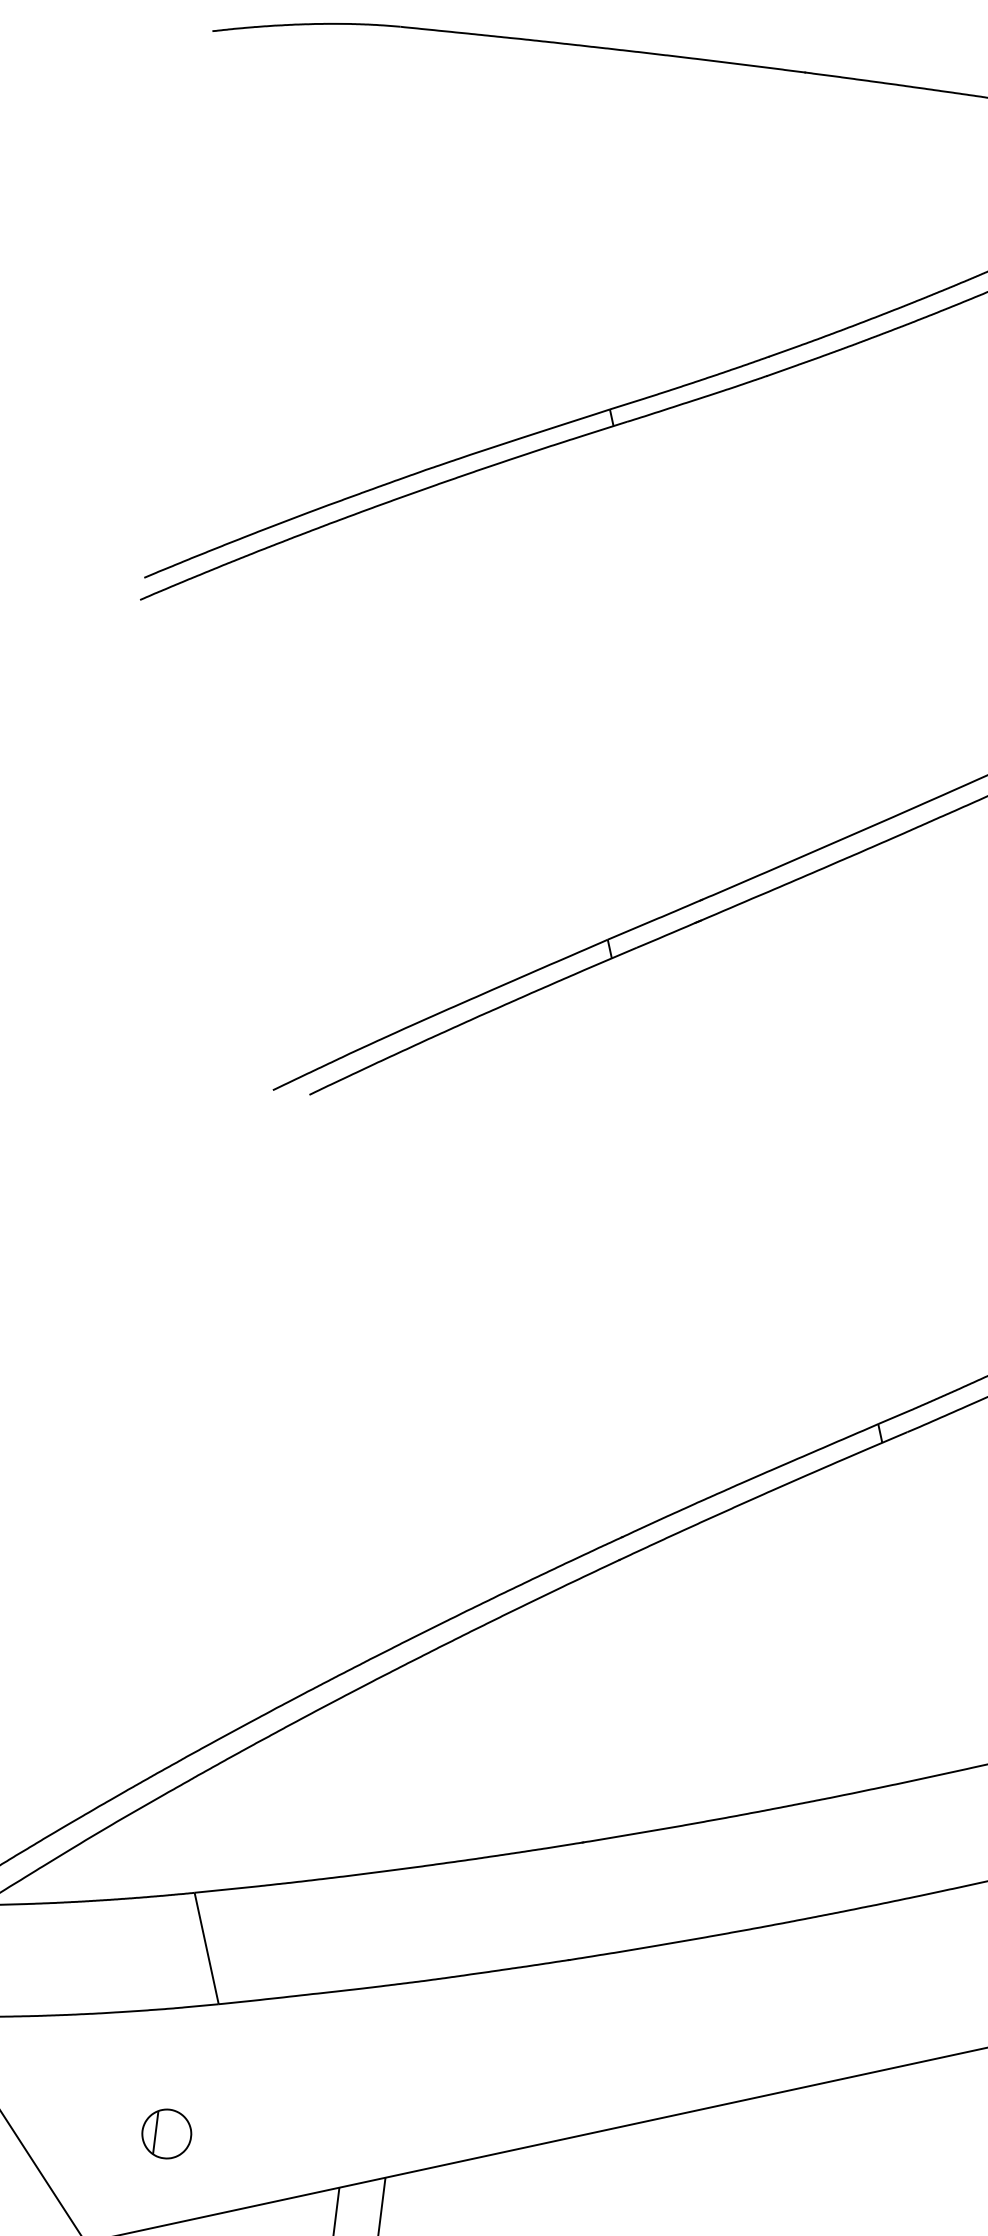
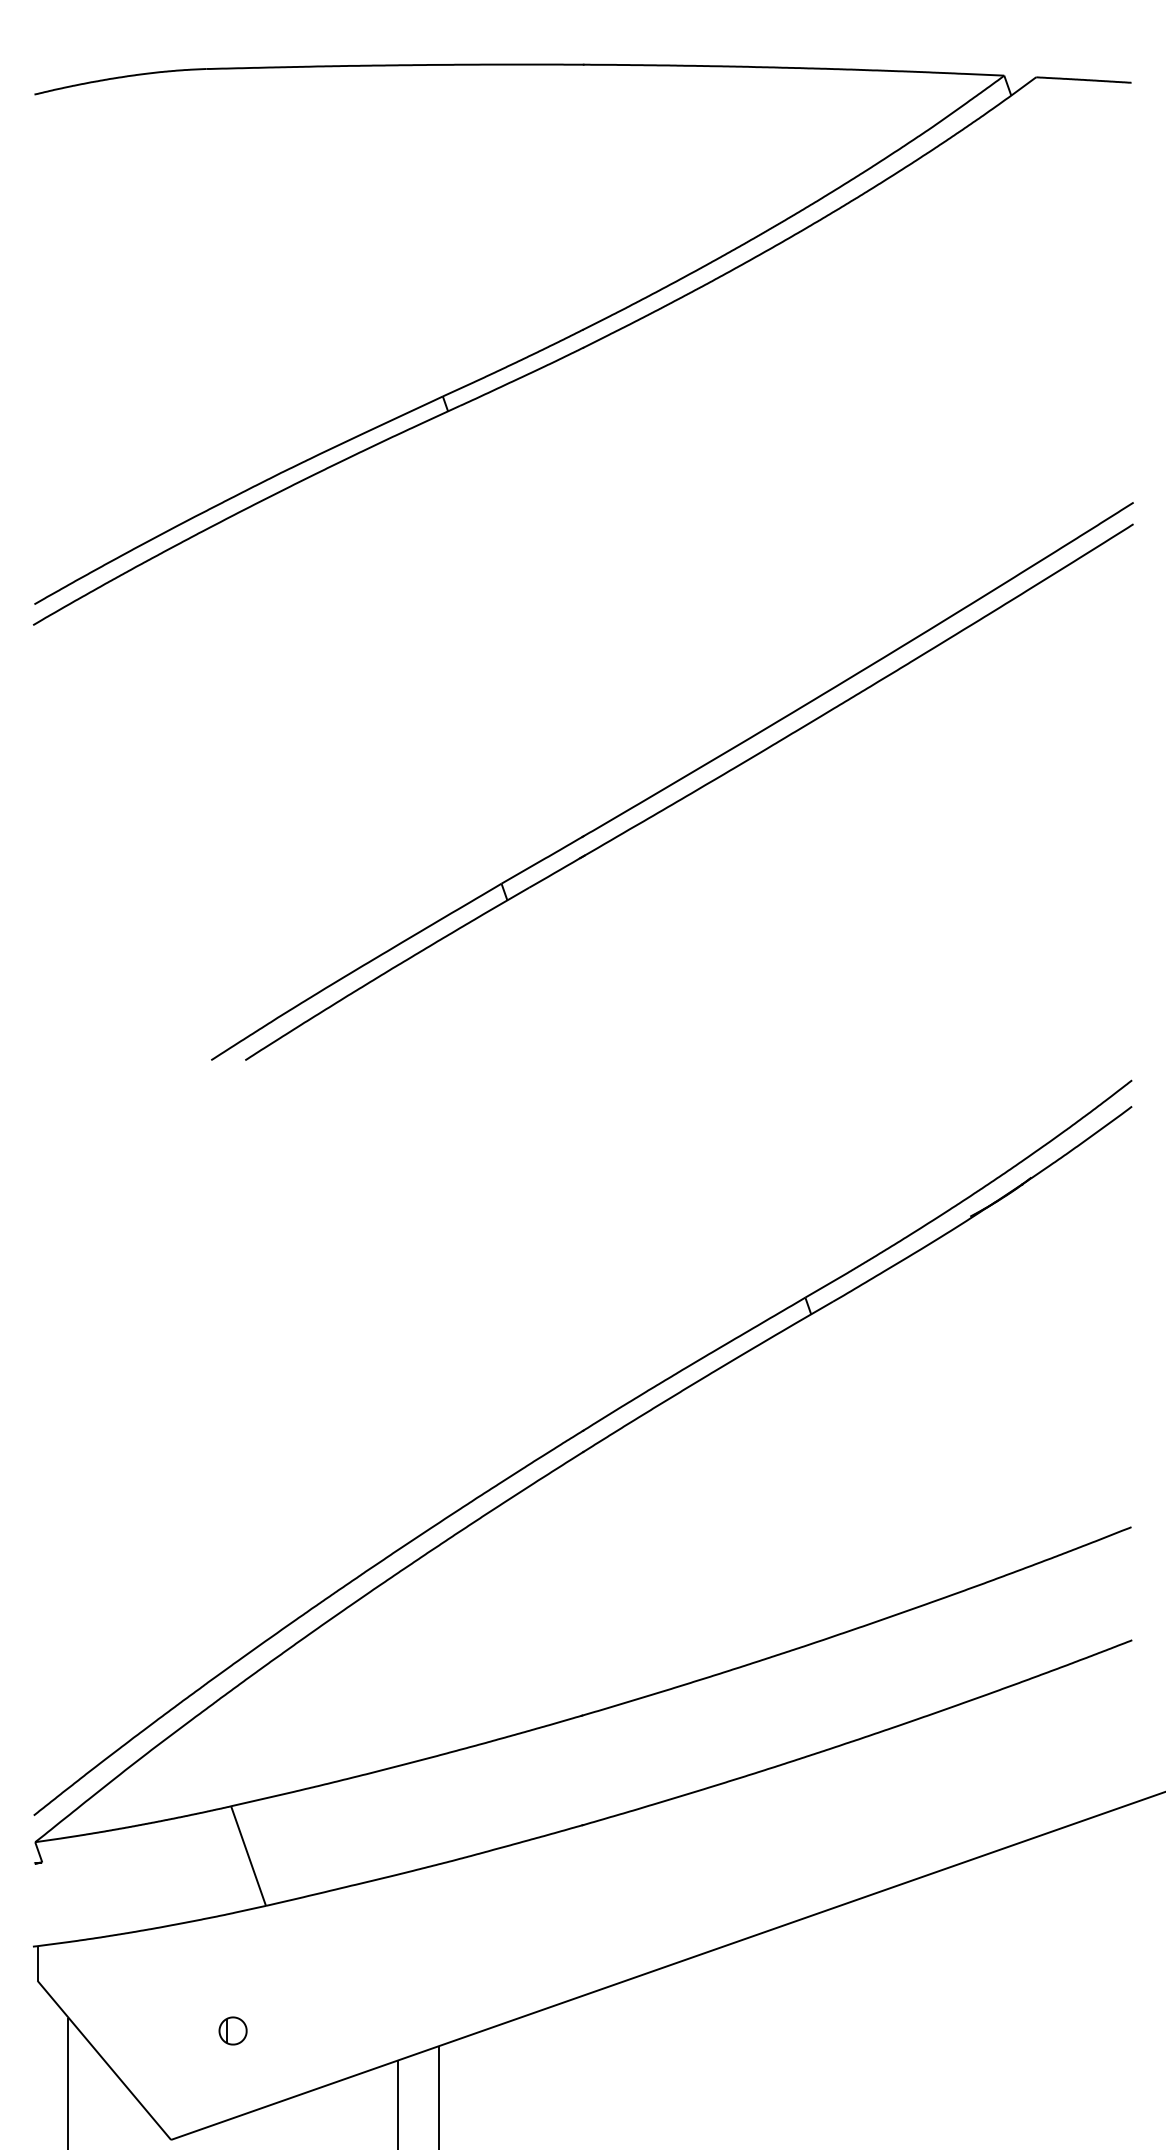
part: (166, 2133) -> (232, 2030), size x0.6

